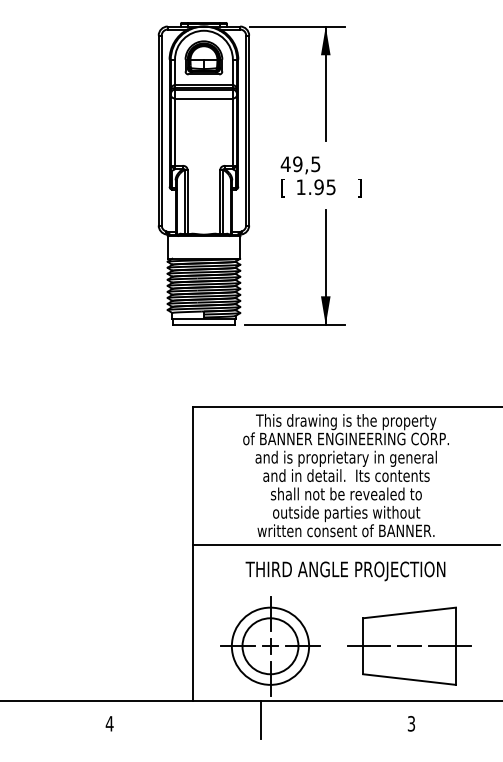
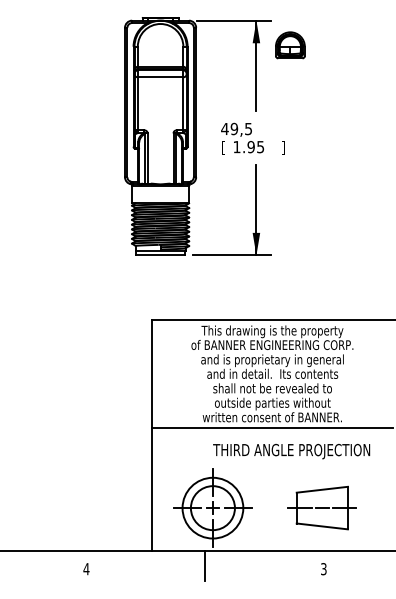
part: (203, 57) -> (290, 45), moved
text: (345, 571) -> (291, 451), moved
part: (409, 645) -> (322, 507), size x0.7

